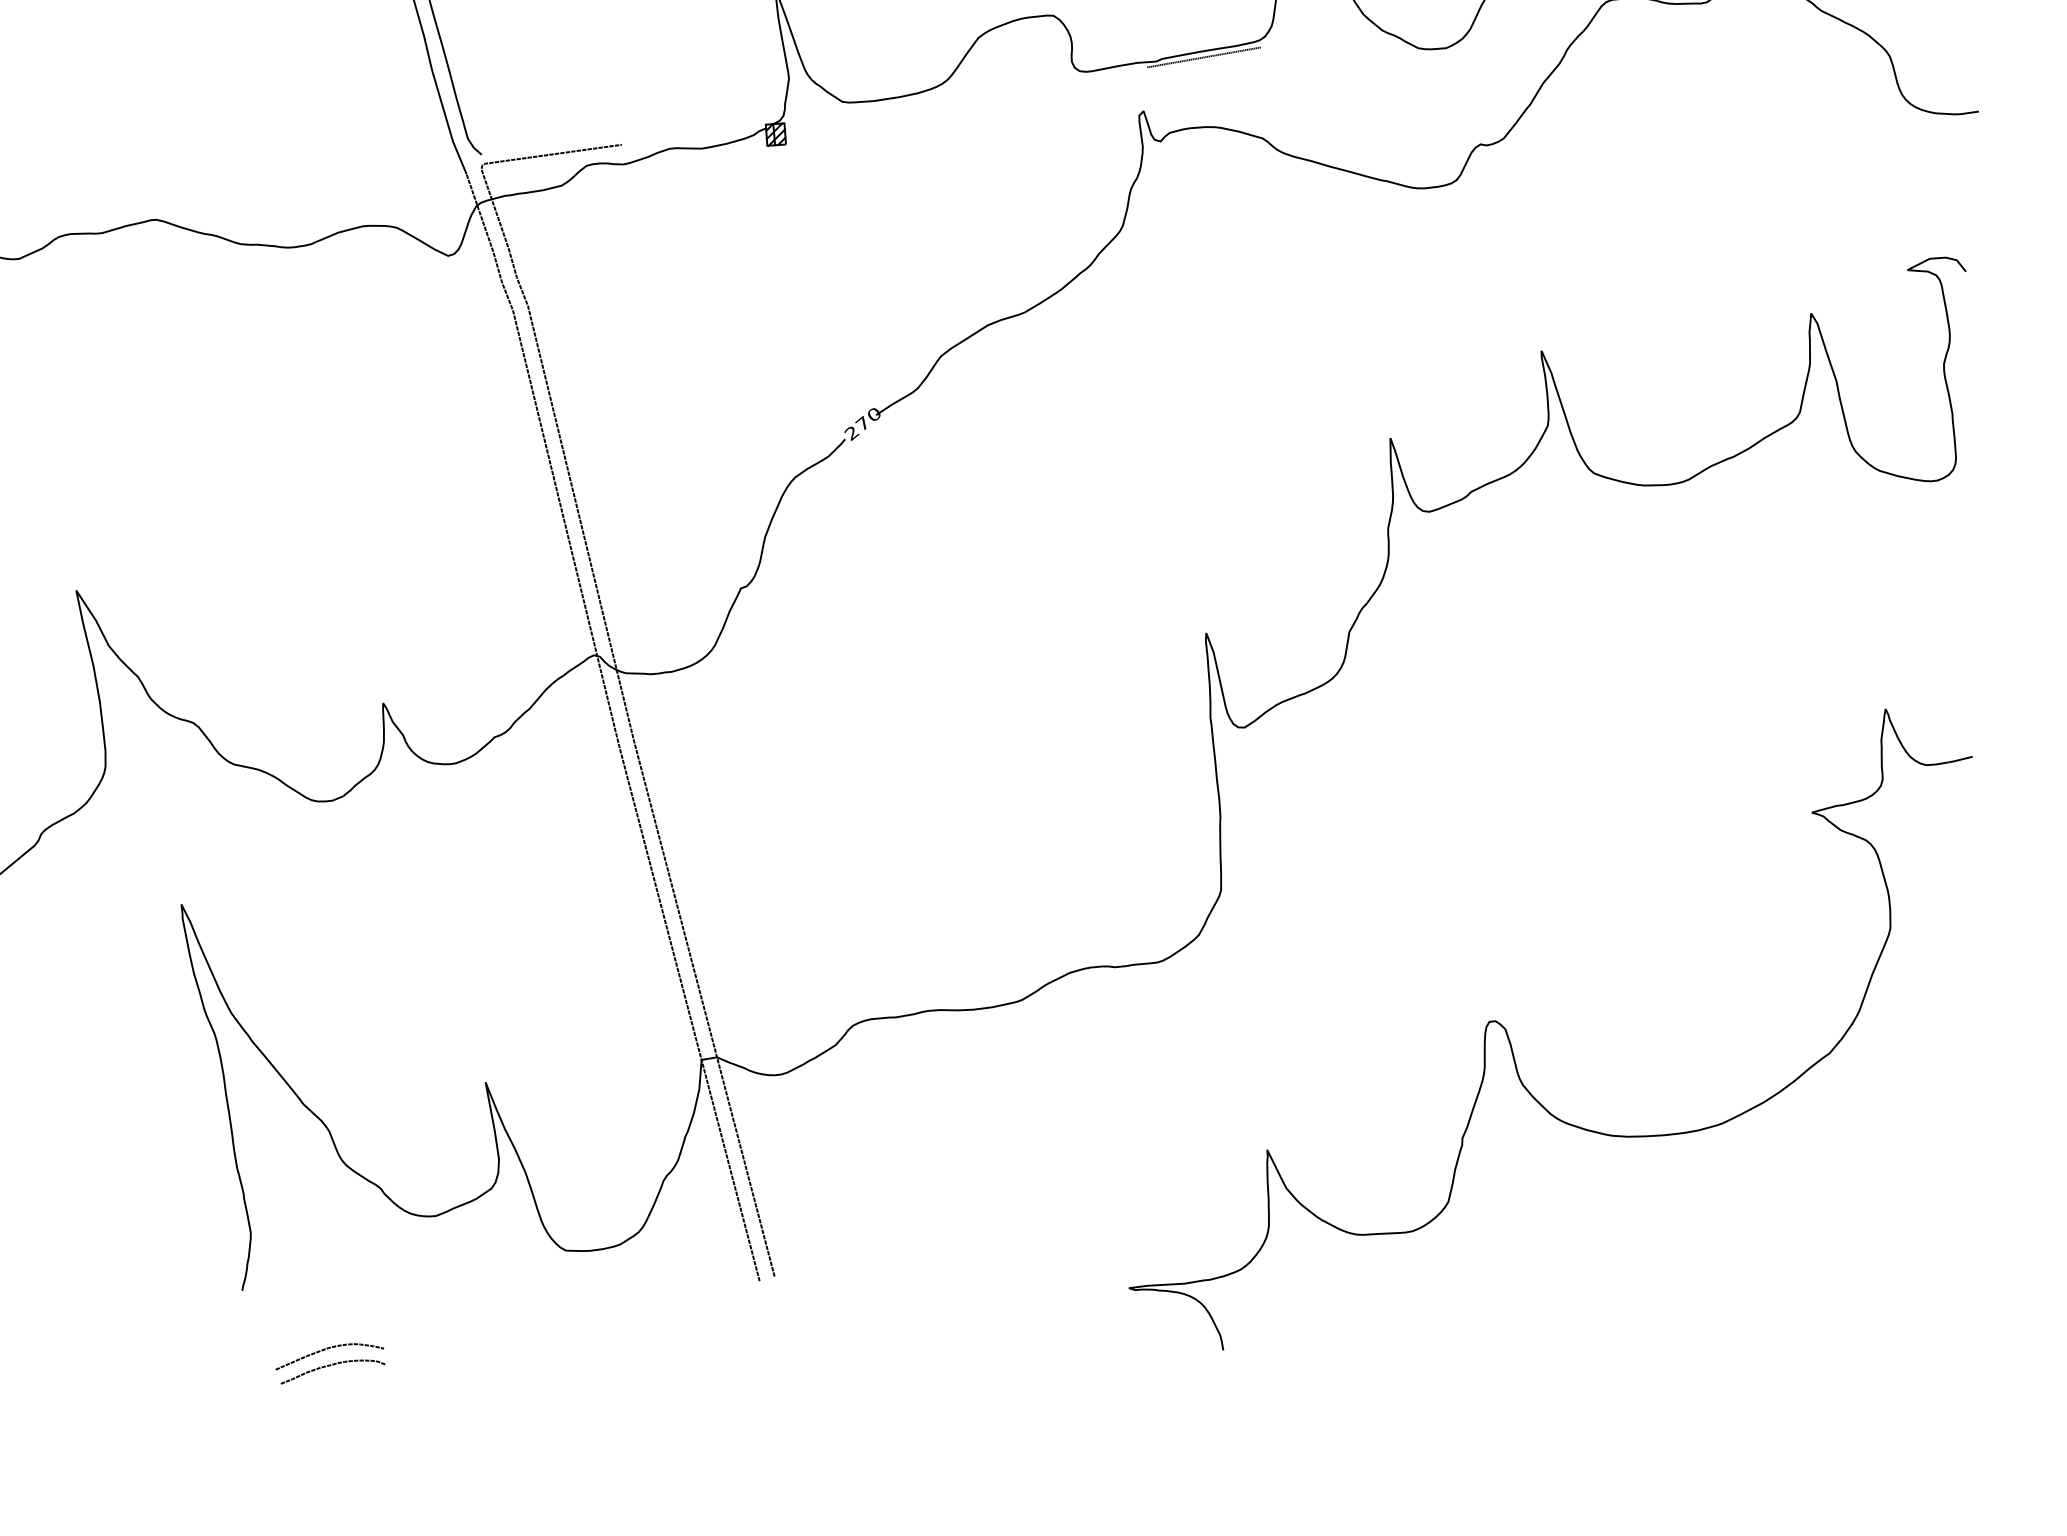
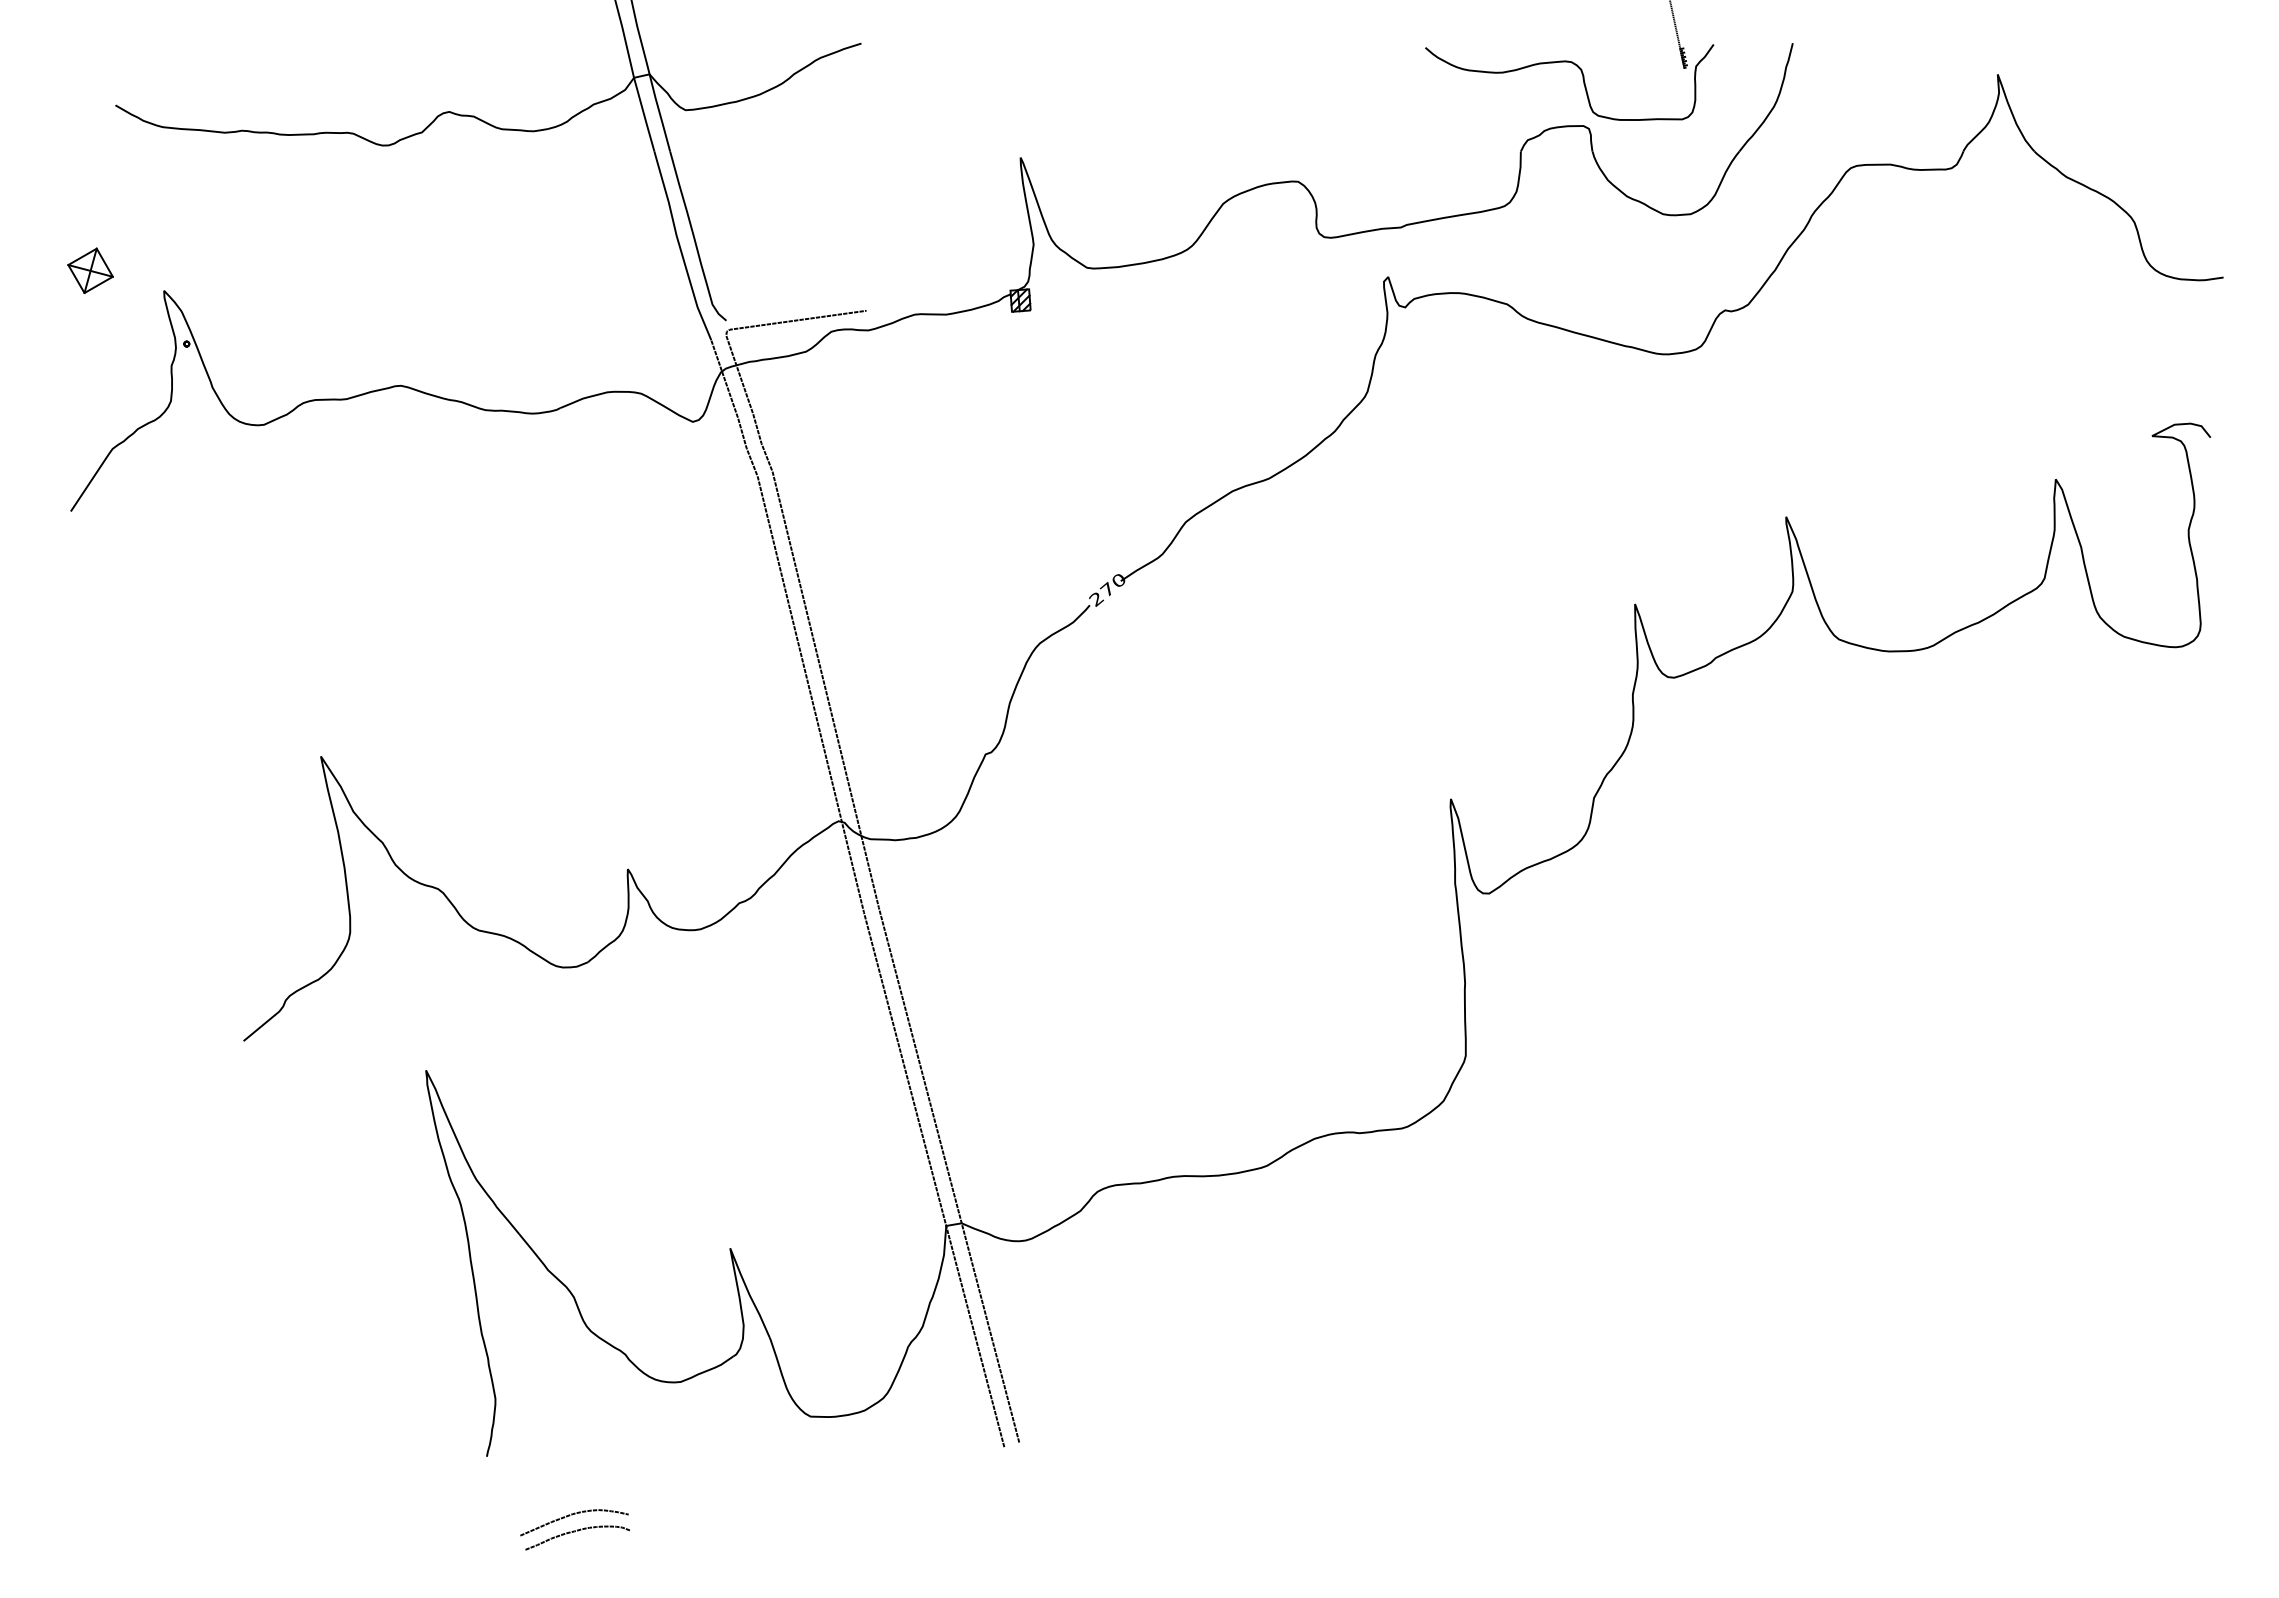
line: (1203, 57) -> (1448, 223), removed
part: (1510, 1041) -> (1755, 1207), removed

